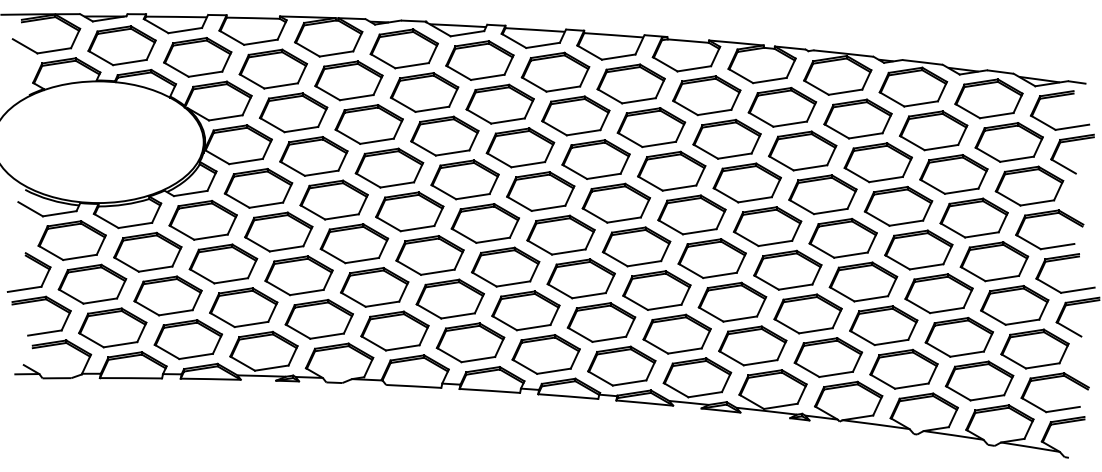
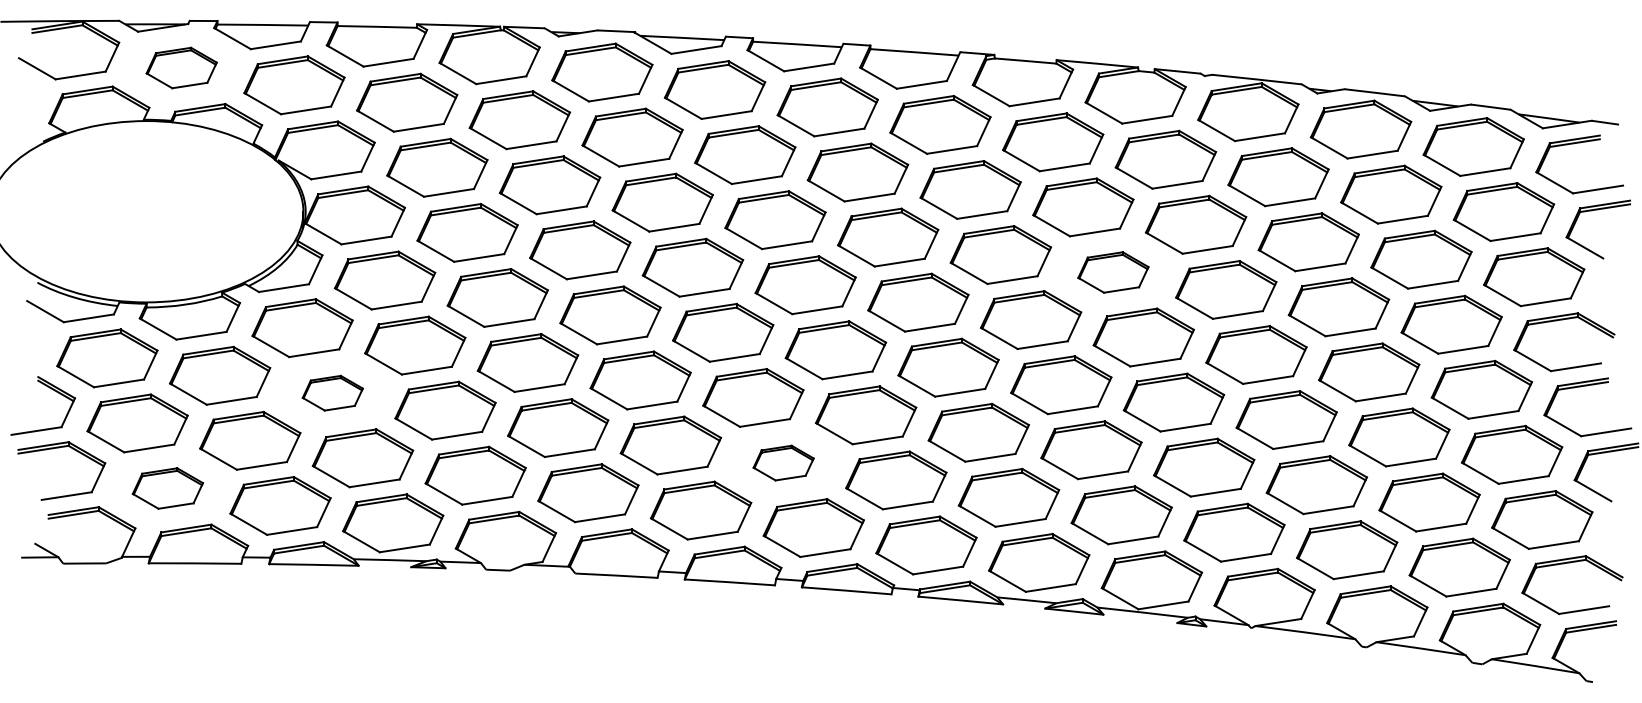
part: (121, 45) -> (180, 67), size x0.7
part: (746, 182) -> (1112, 271), size x0.7
part: (223, 263) -> (332, 392), size x0.6
part: (525, 310) -> (782, 462), size x0.6
part: (112, 327) -> (167, 487), size x0.7

